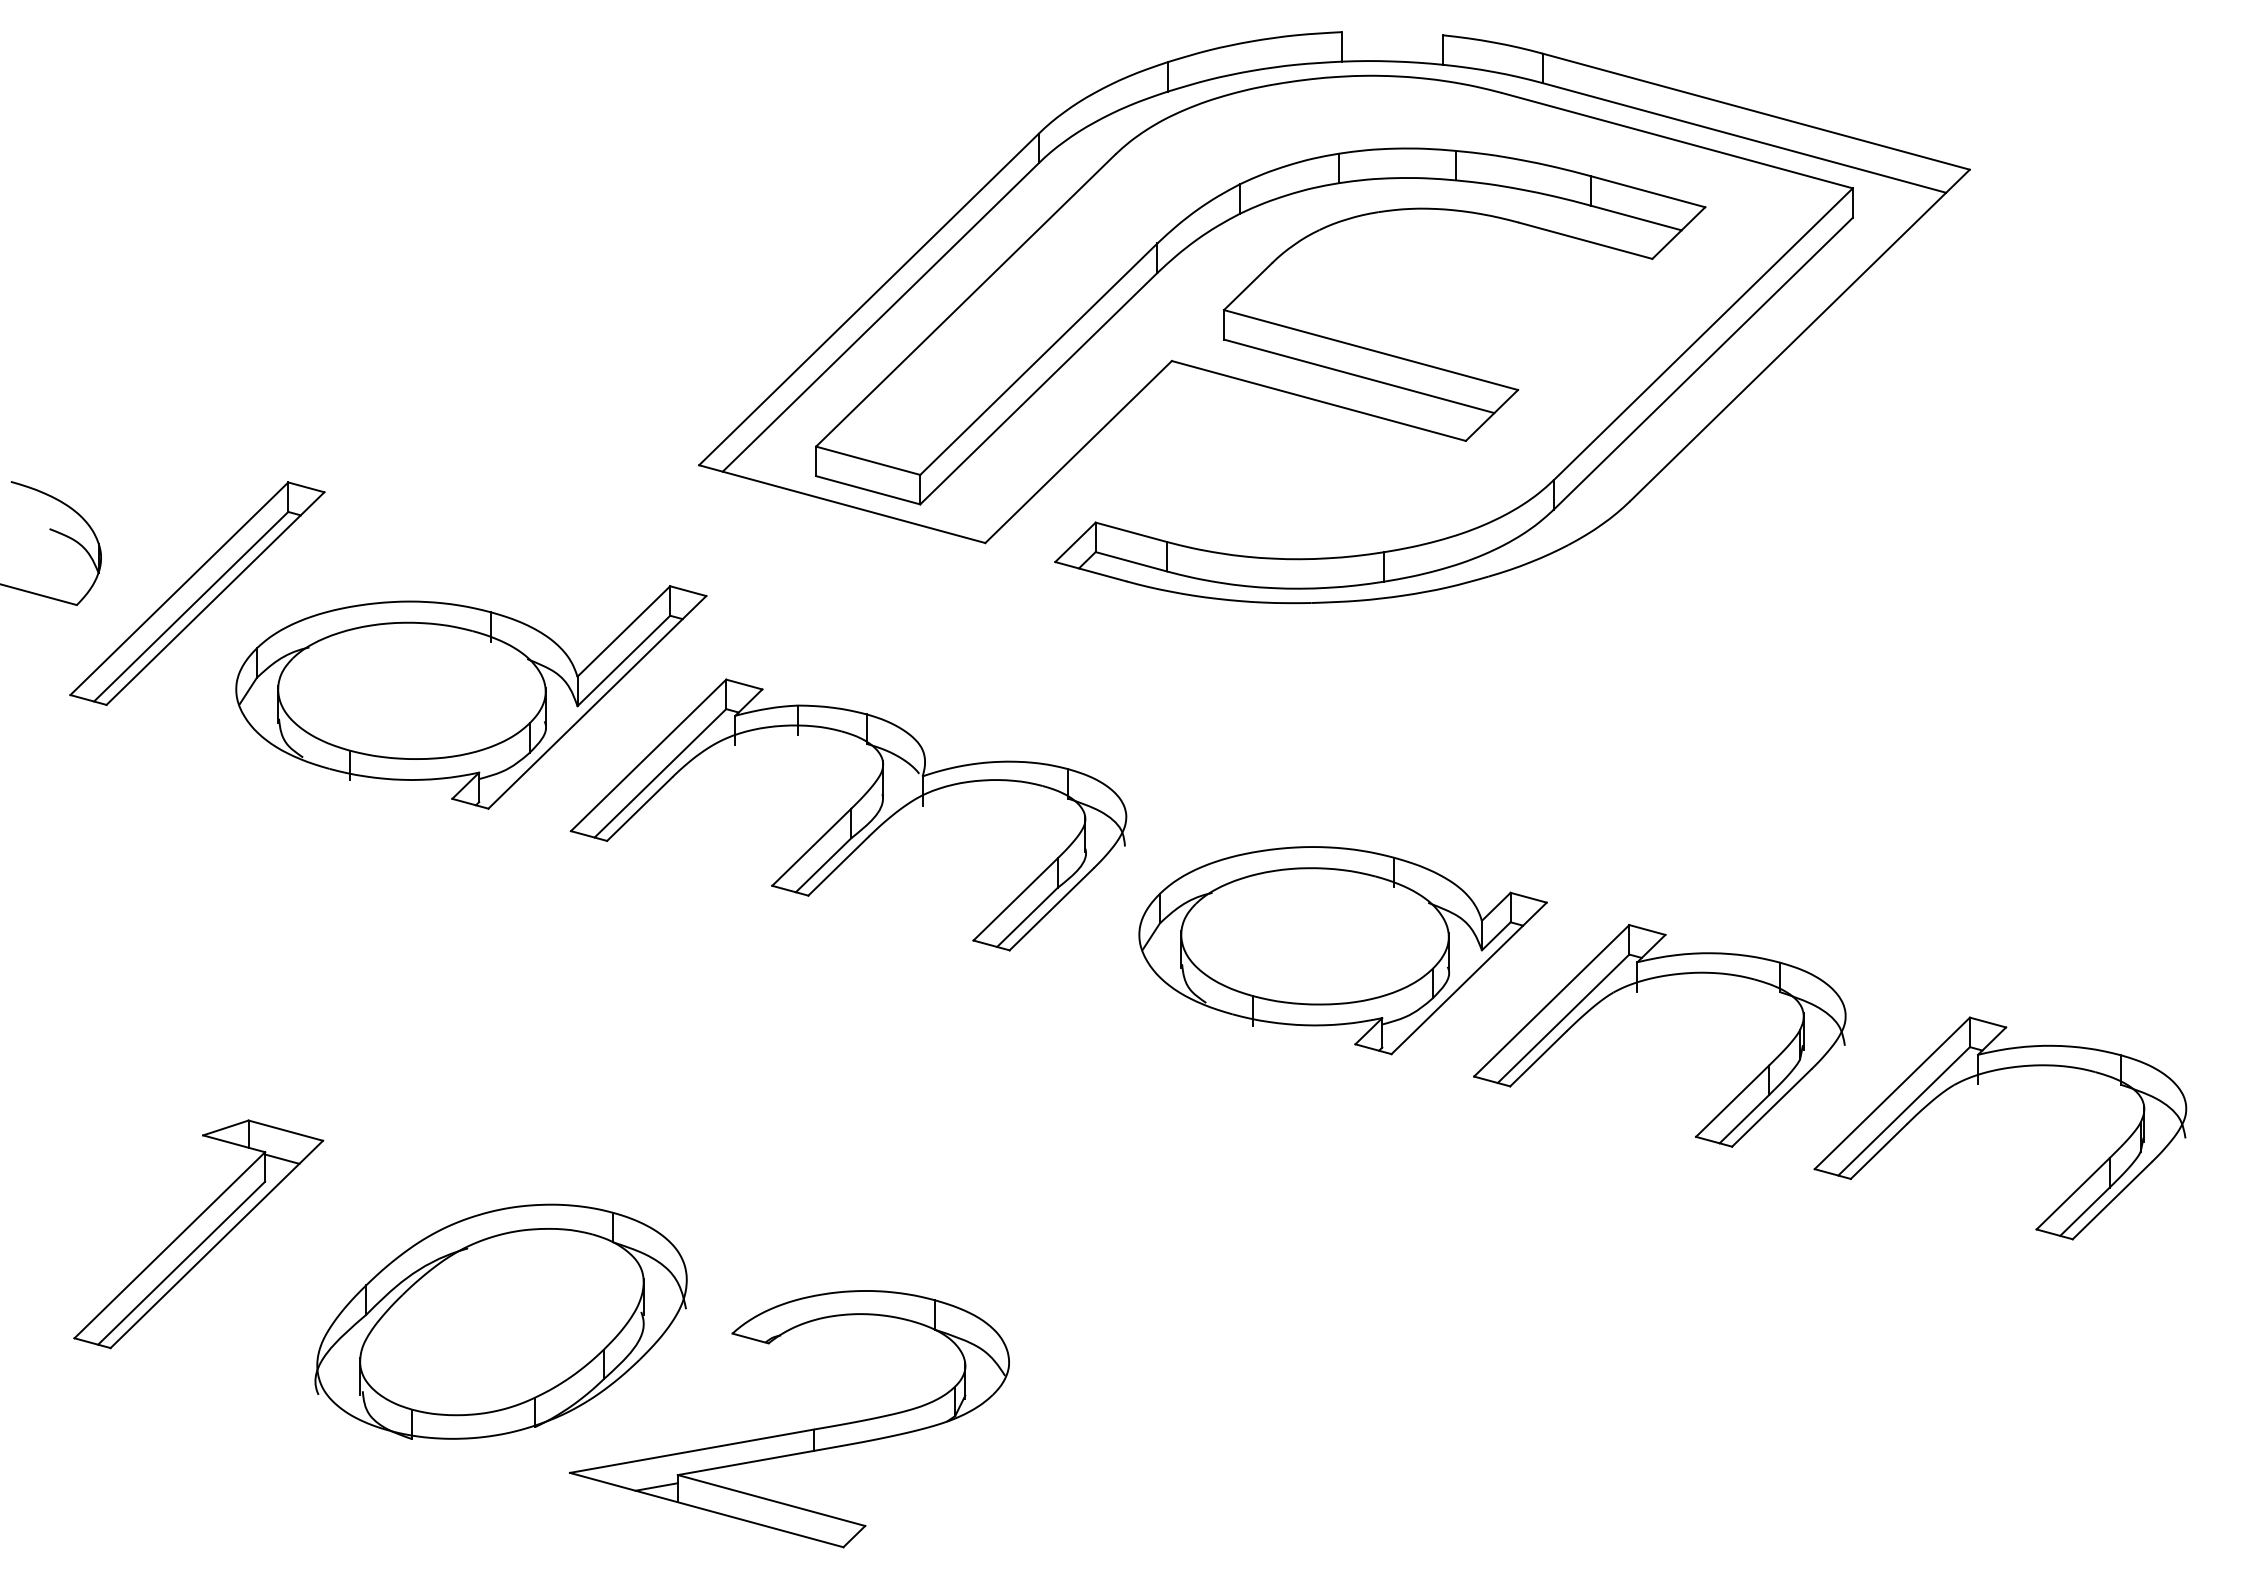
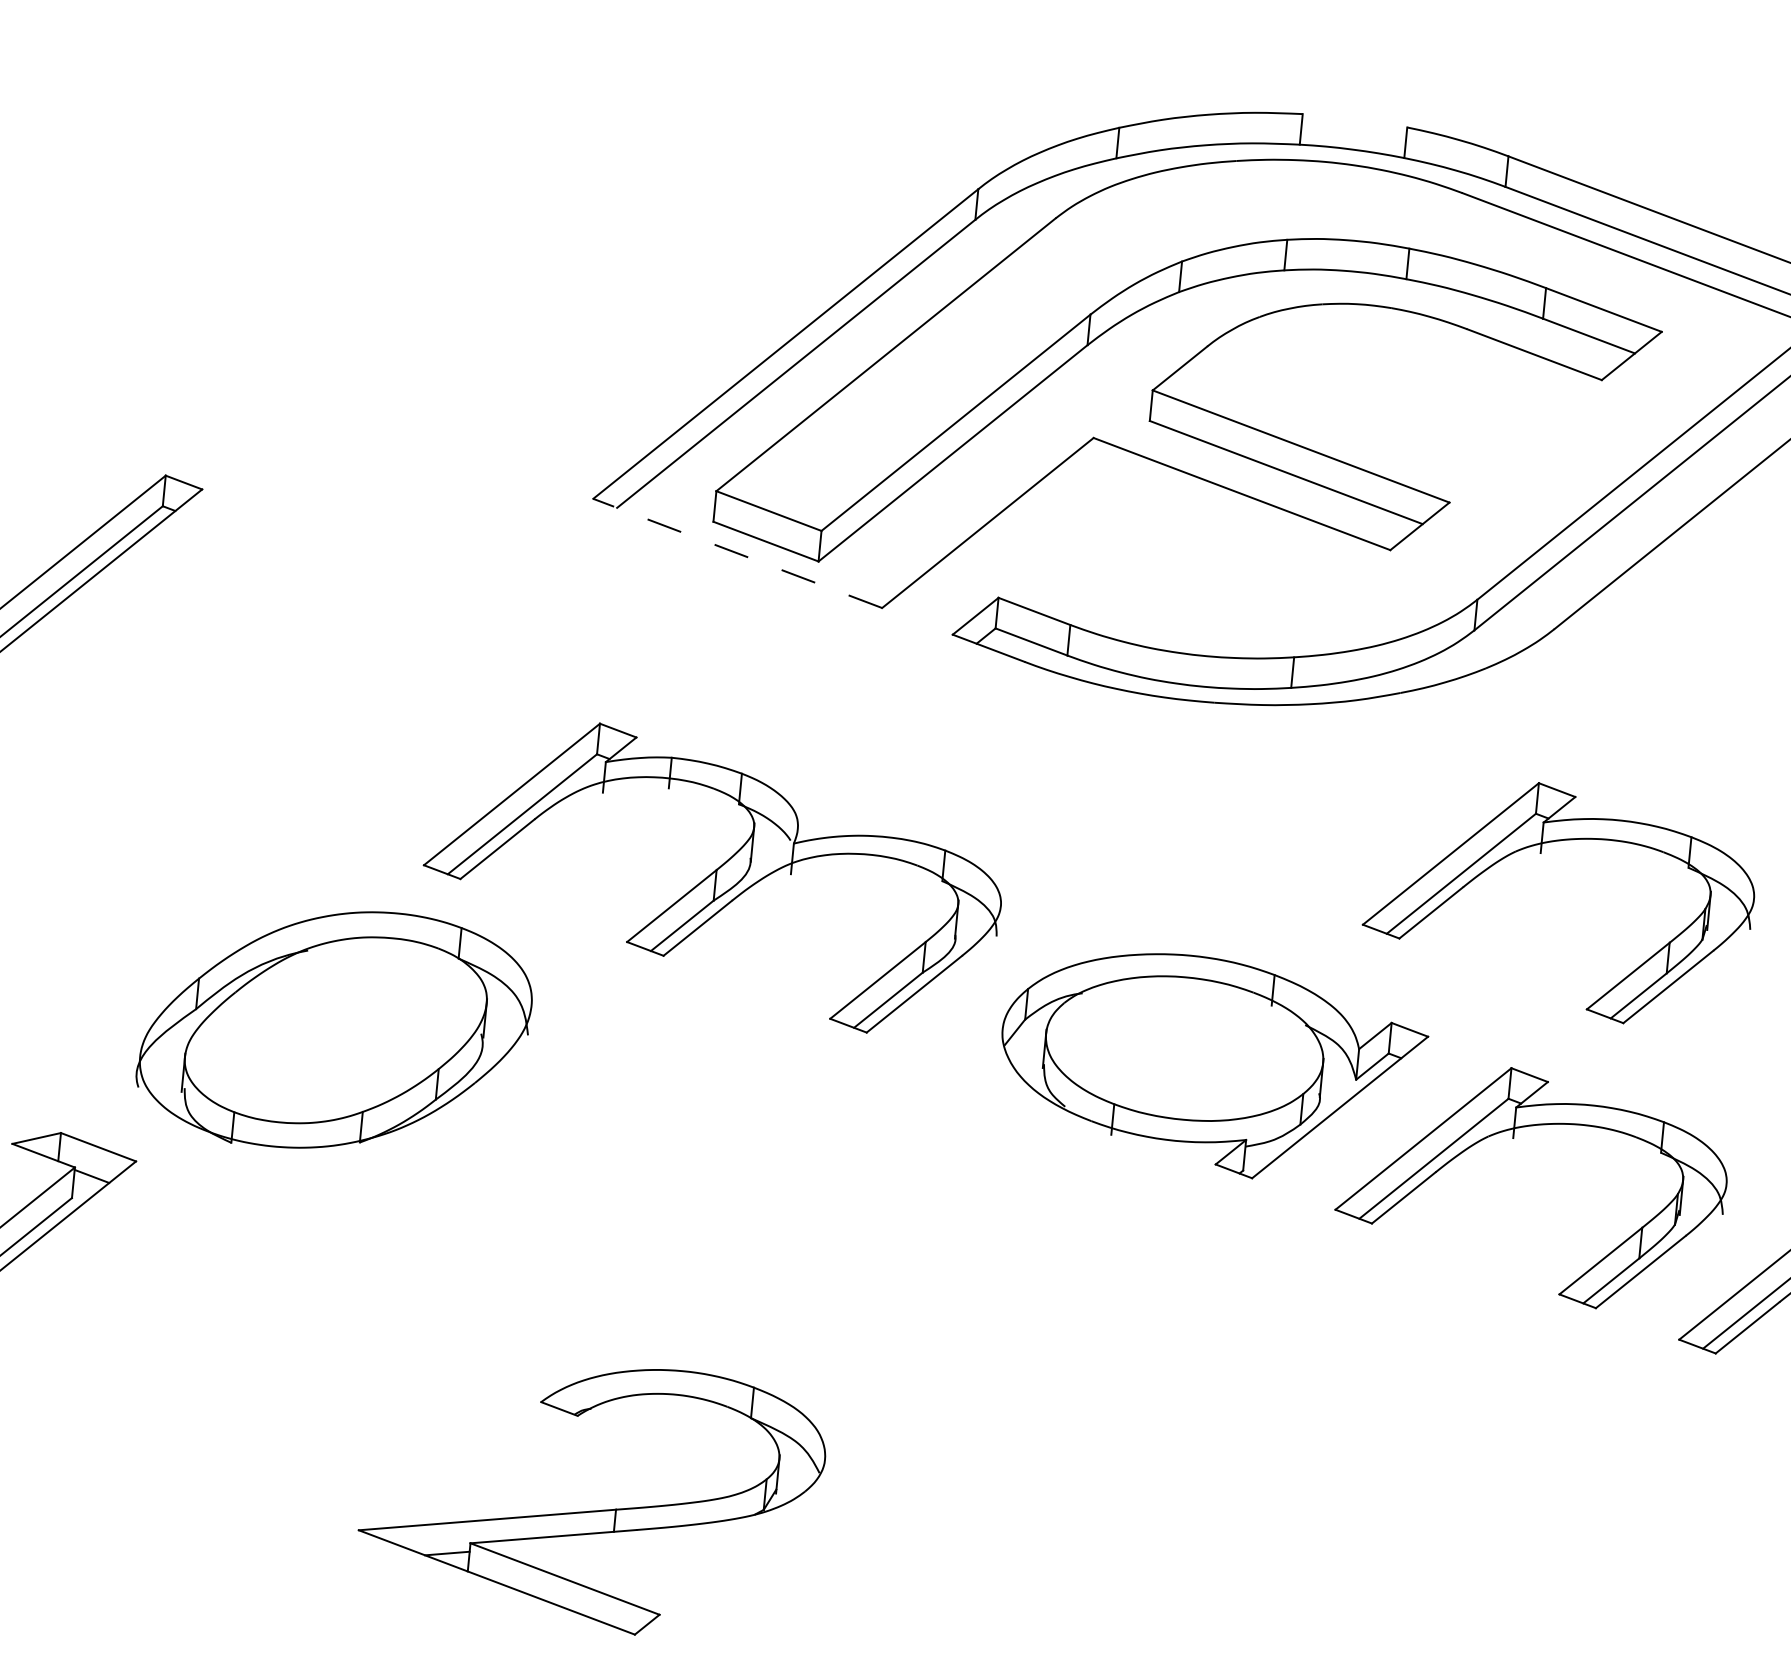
line: (841, 504) -> (736, 553), solid -> dashed
part: (471, 697) -> (334, 716), removed
part: (1637, 717) -> (1540, 853), added
part: (500, 1321) -> (334, 1029), moved

